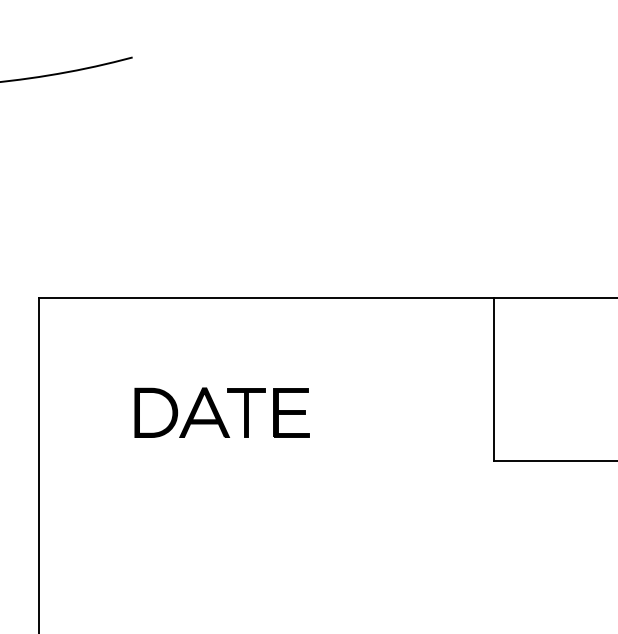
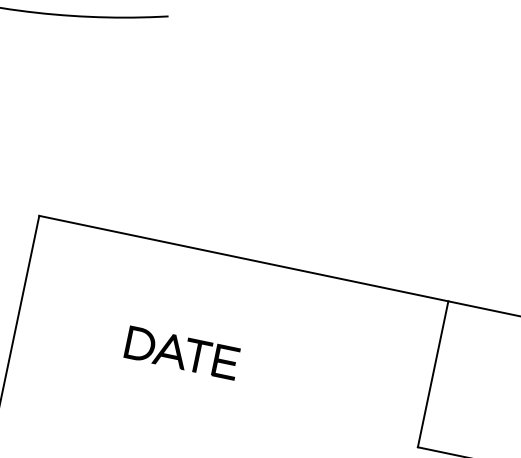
part: (221, 412) -> (181, 352), size x0.7

